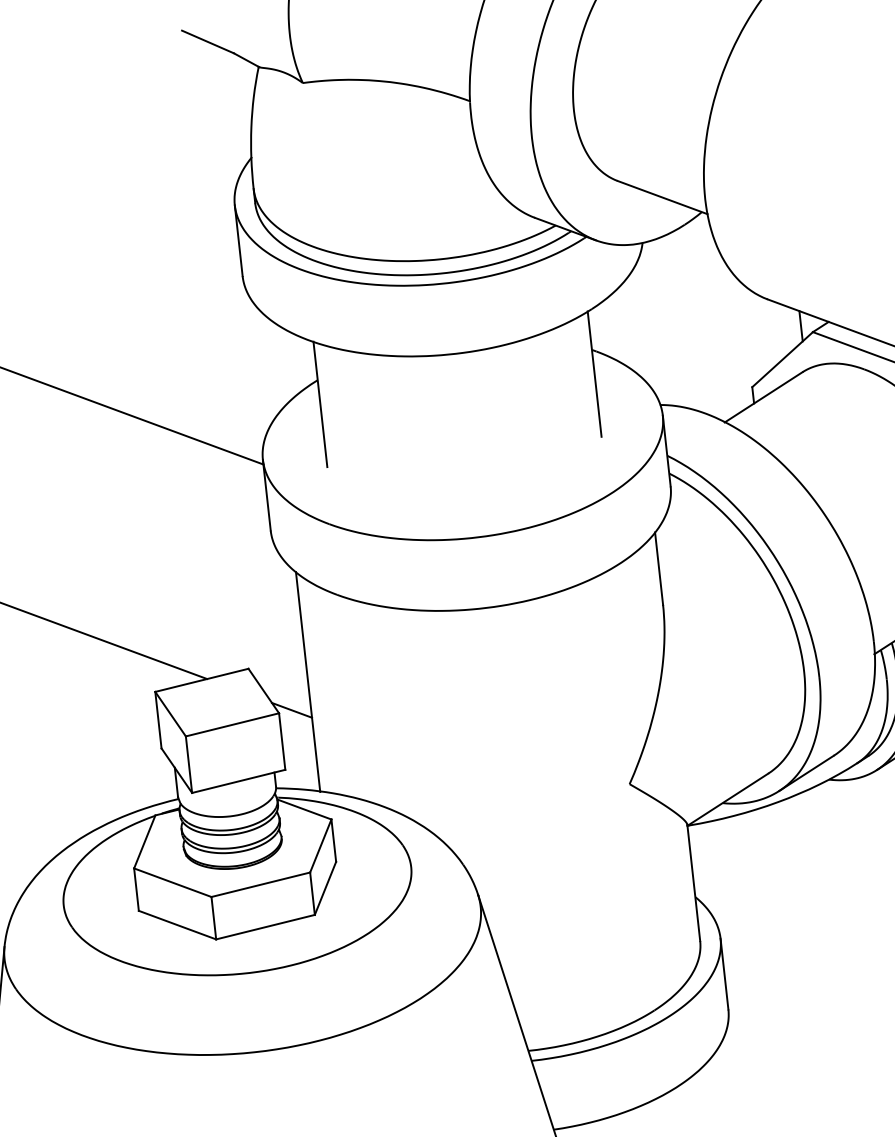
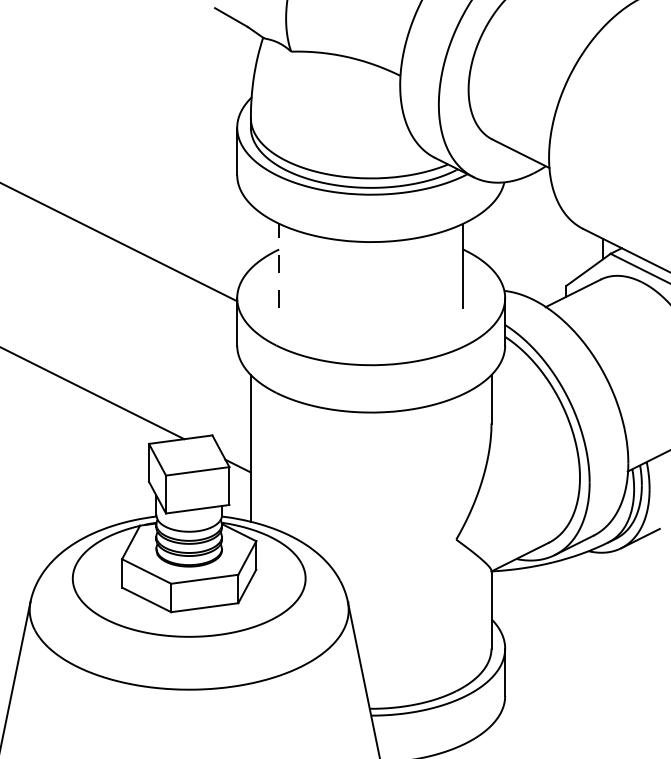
line: (320, 404) -> (279, 265), solid -> dashed

